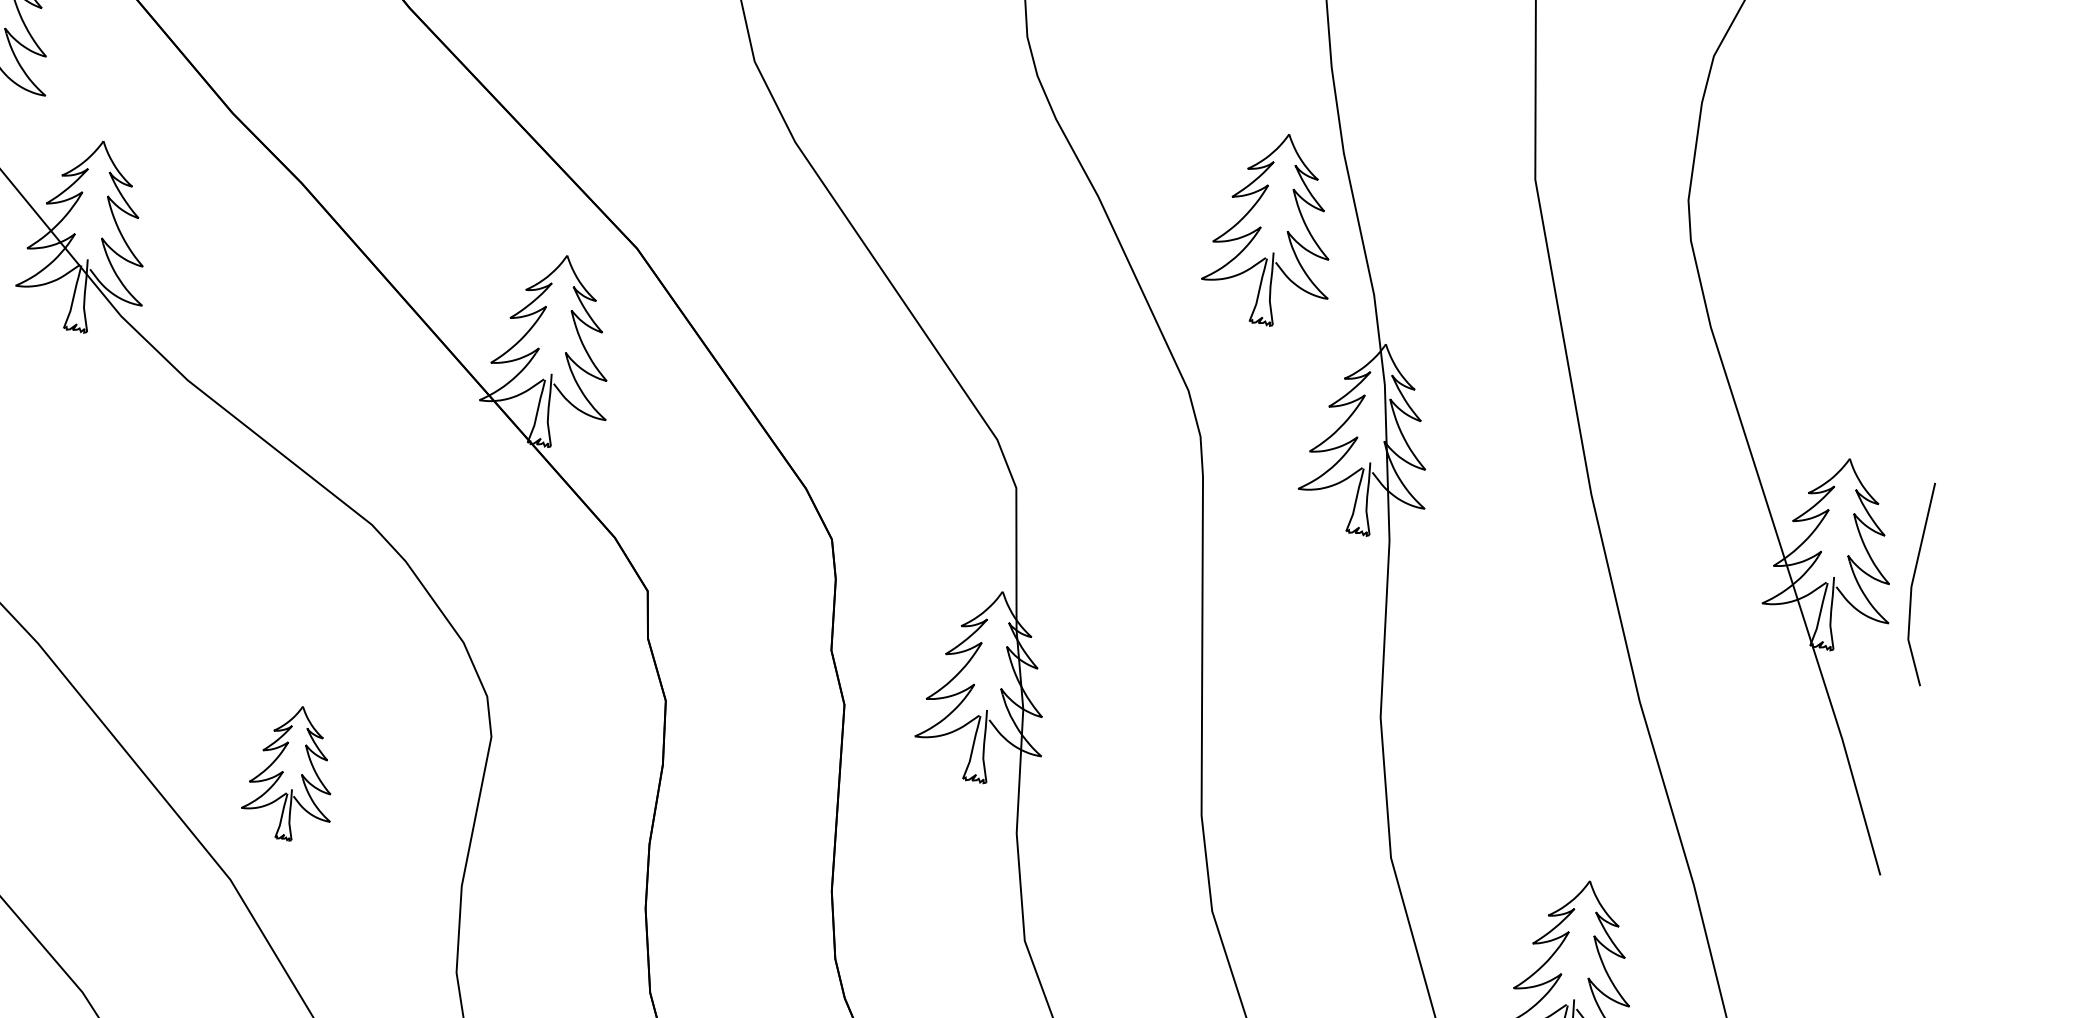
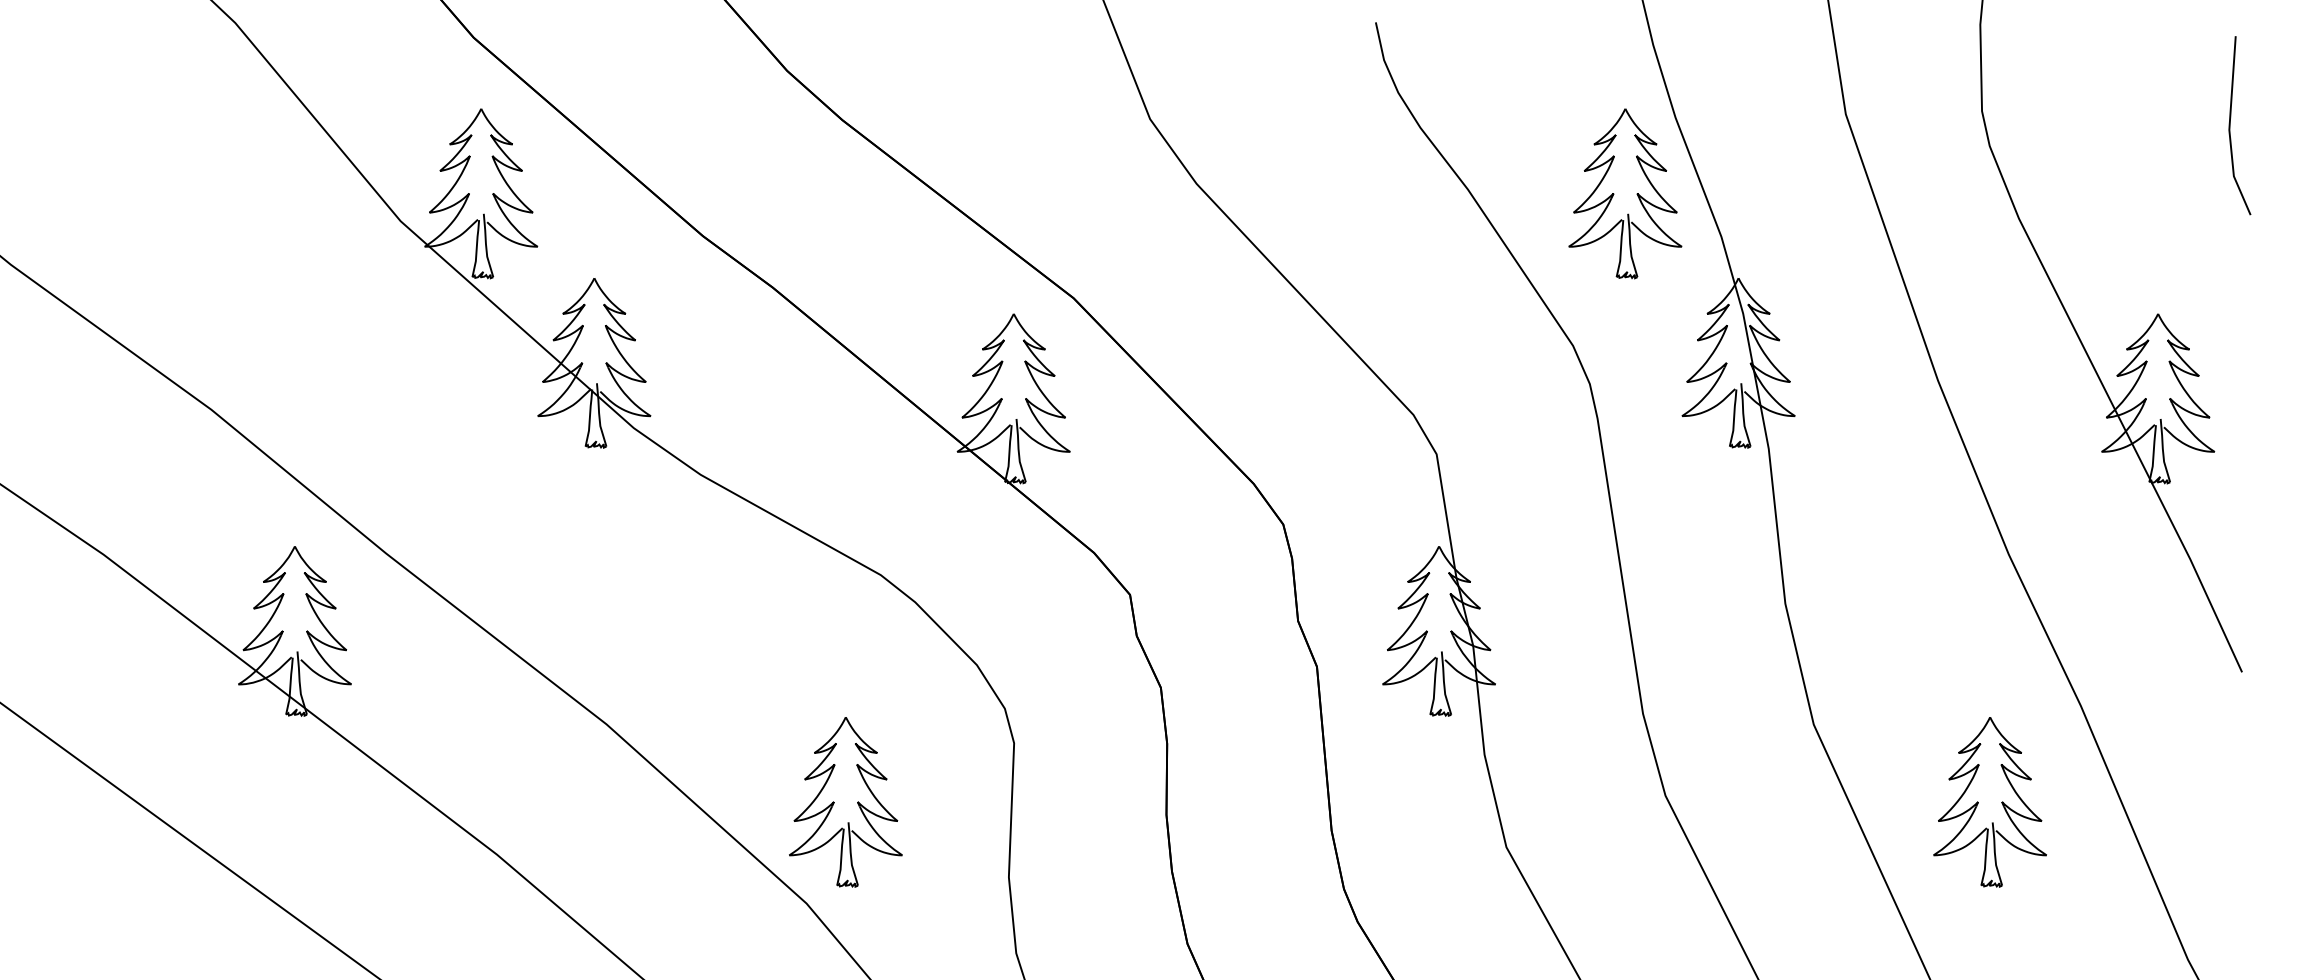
line: (1913, 582) -> (2230, 125), moved
part: (291, 773) -> (845, 802), size x1.43

